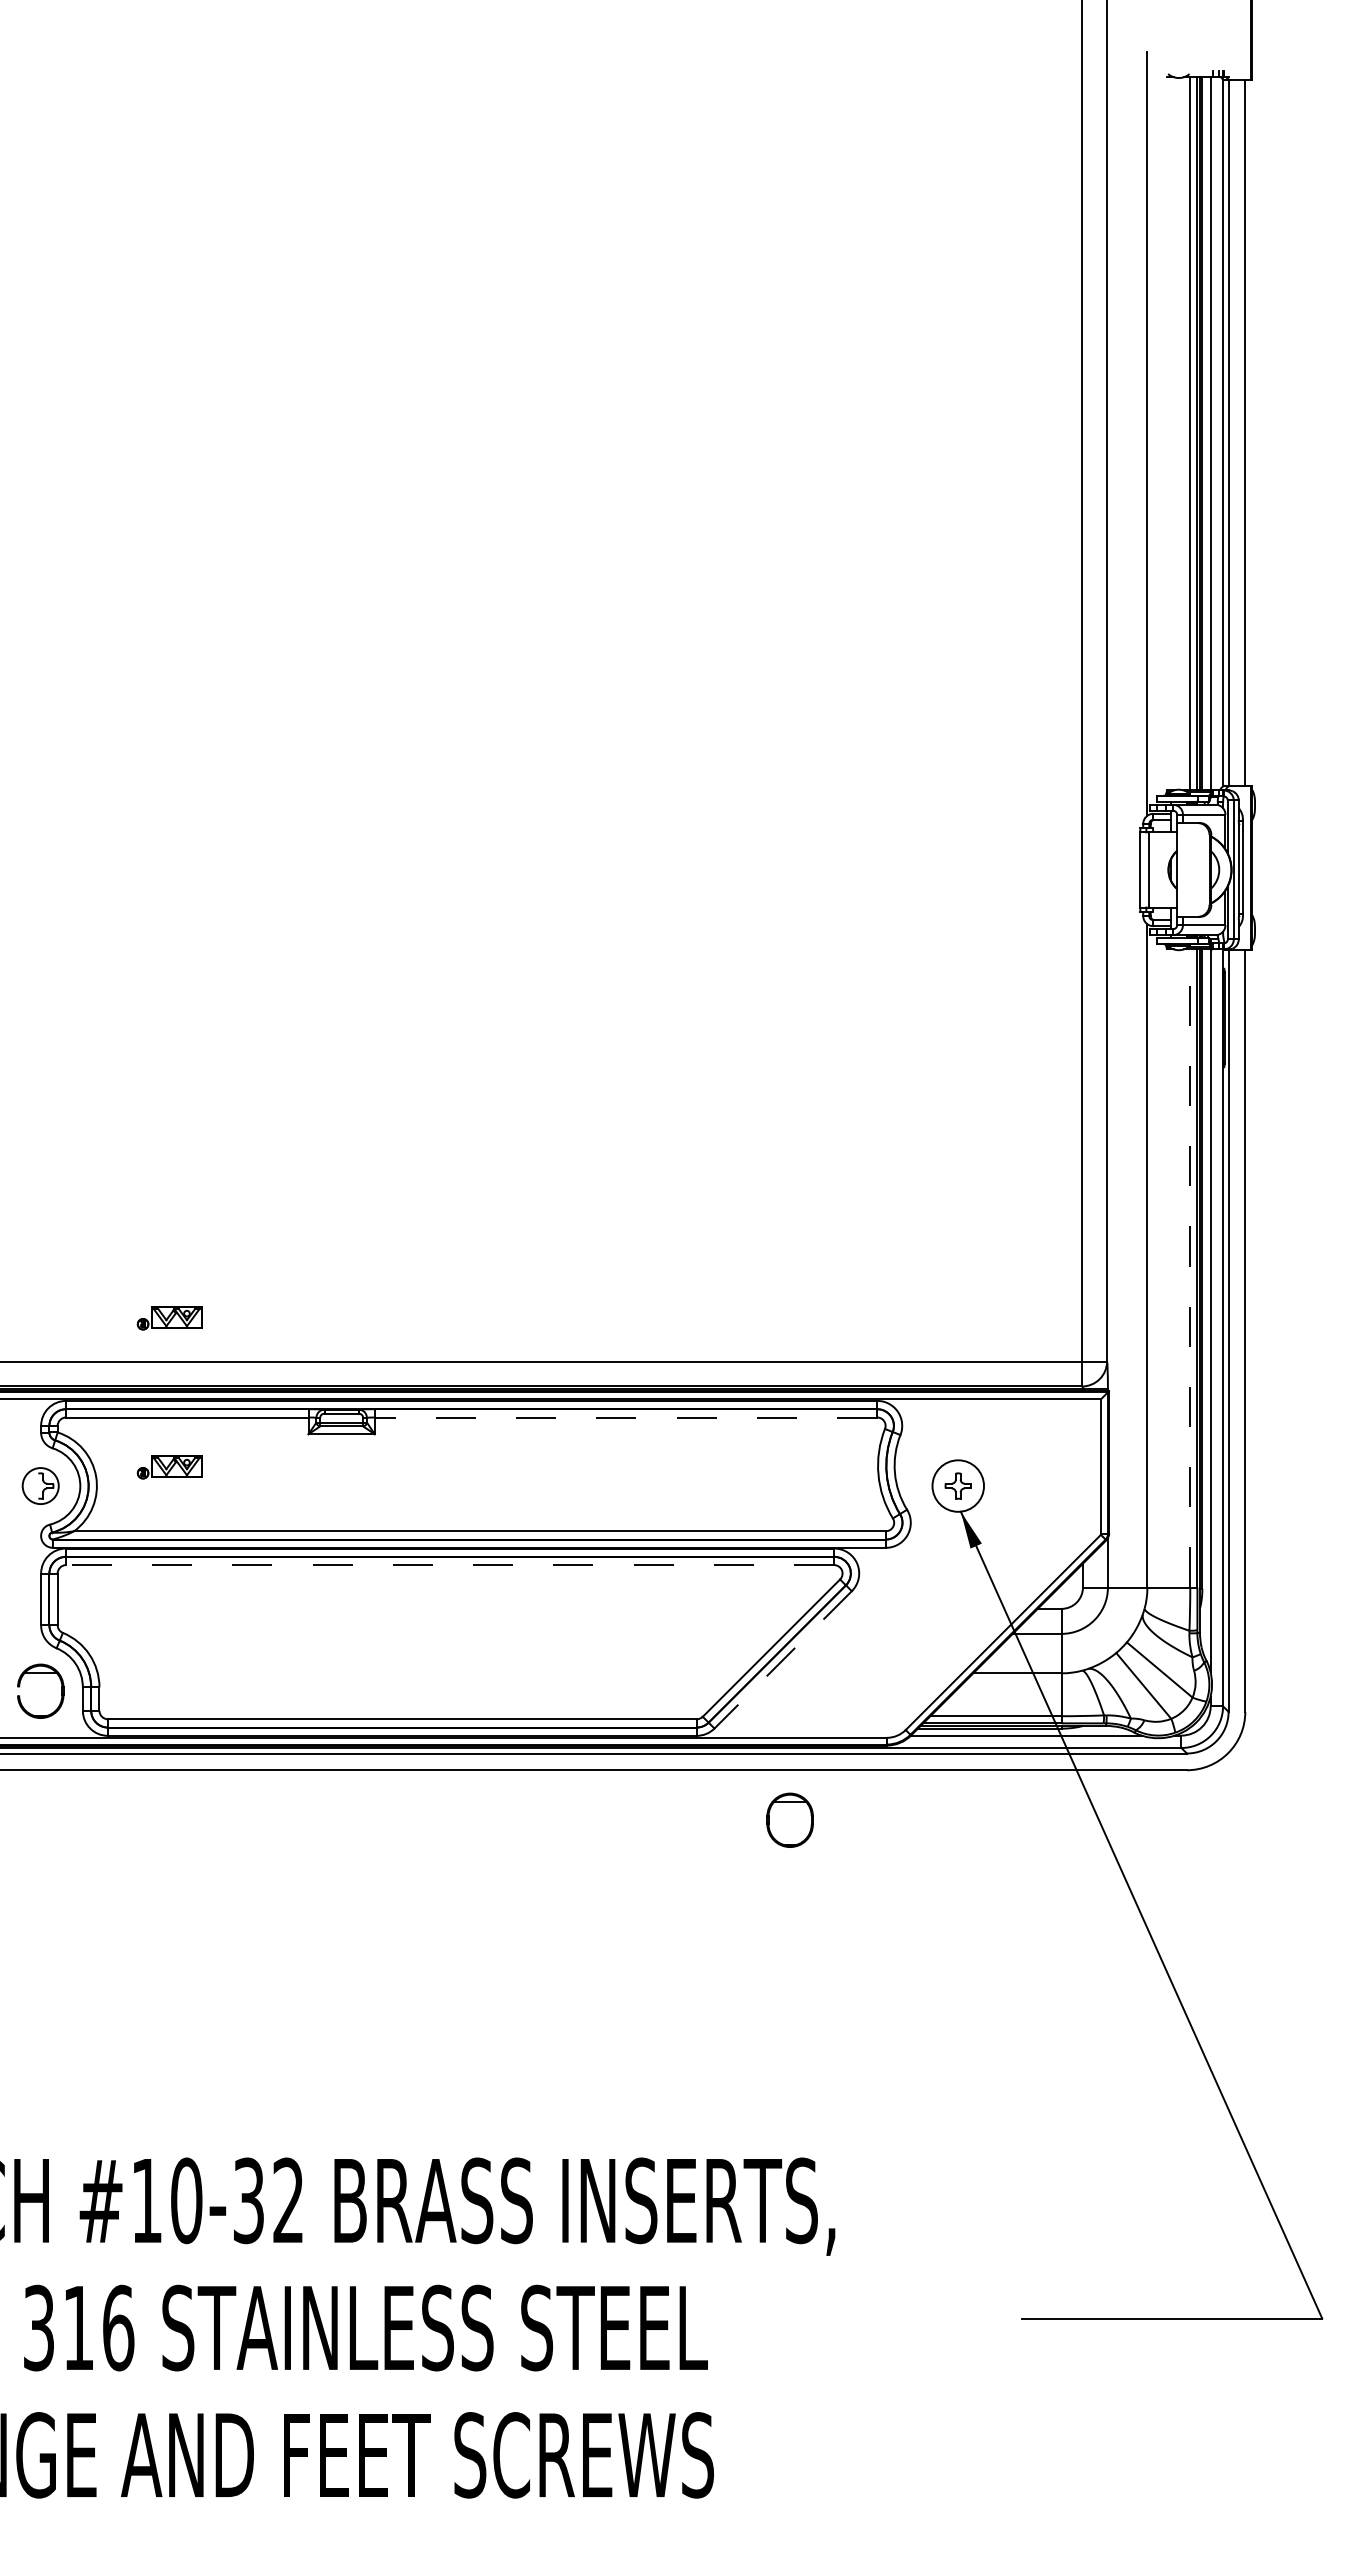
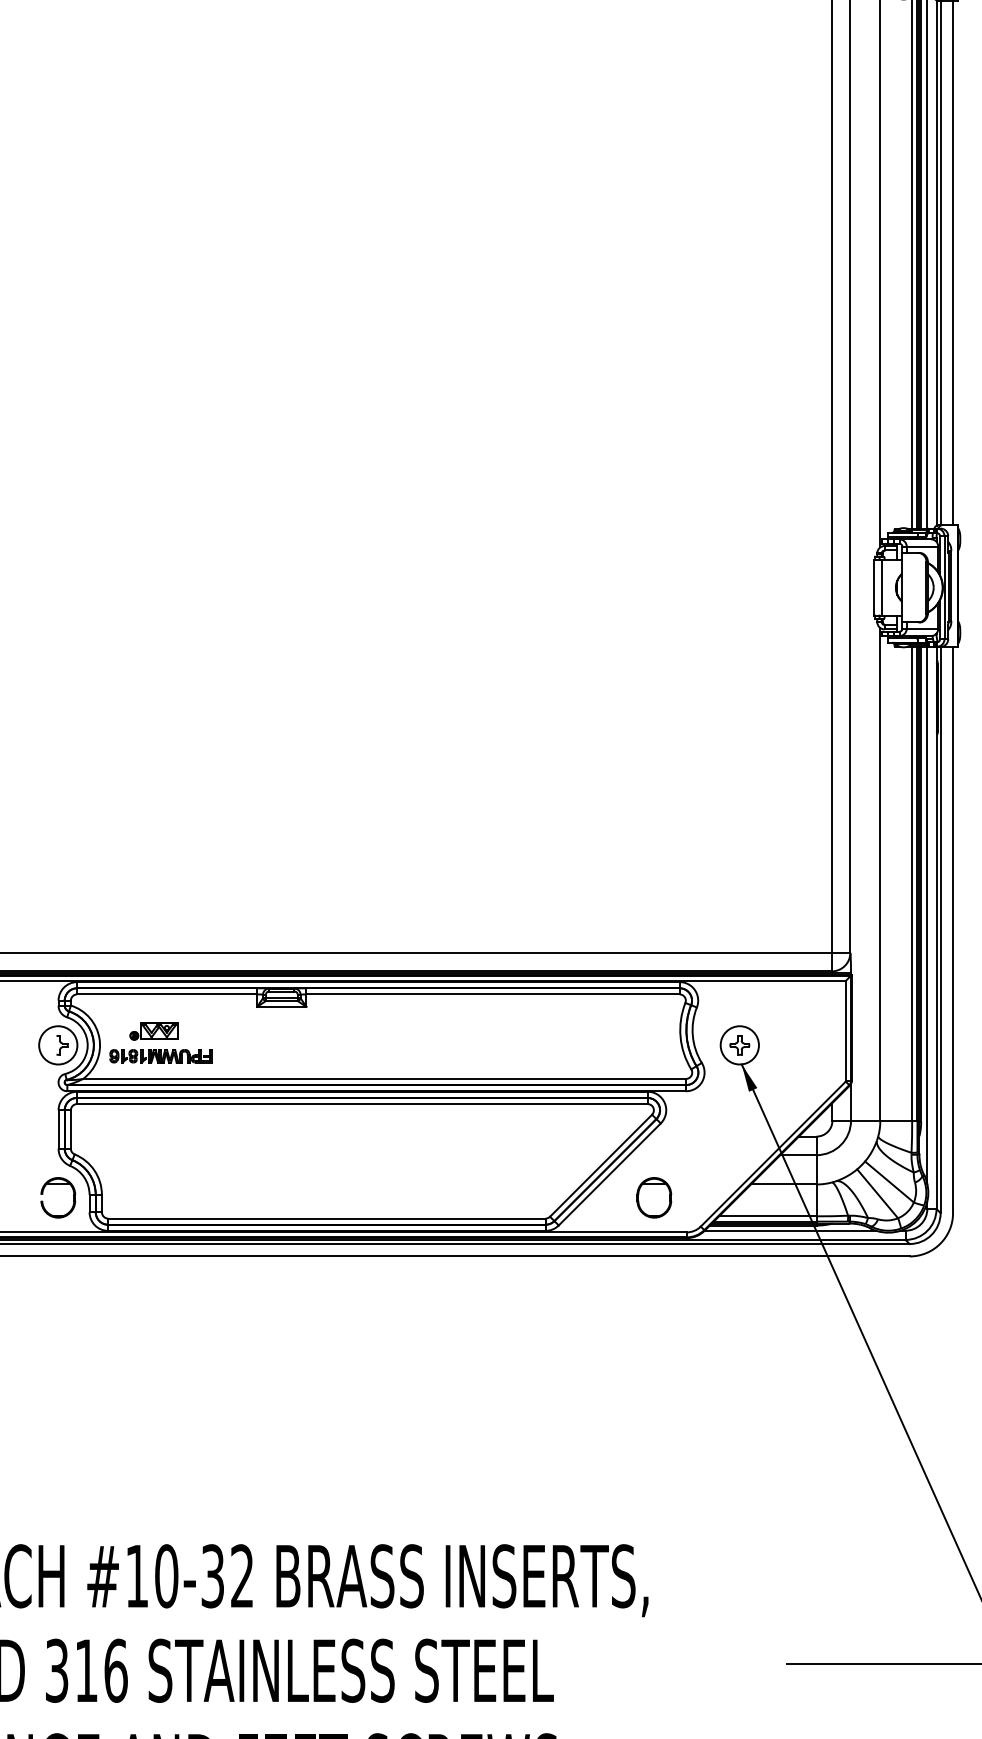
line: (1190, 1267) -> (912, 883), dashed -> solid
part: (169, 1318) -> (153, 920), removed
line: (625, 1417) -> (492, 994), dashed -> solid
circle: (40, 1485) -> (58, 1044), size x1.43
part: (178, 1500) -> (160, 1056), added
line: (450, 1565) -> (362, 1104), dashed -> solid
line: (782, 1660) -> (609, 1174), dashed -> solid
part: (789, 1819) -> (653, 1197), moved

